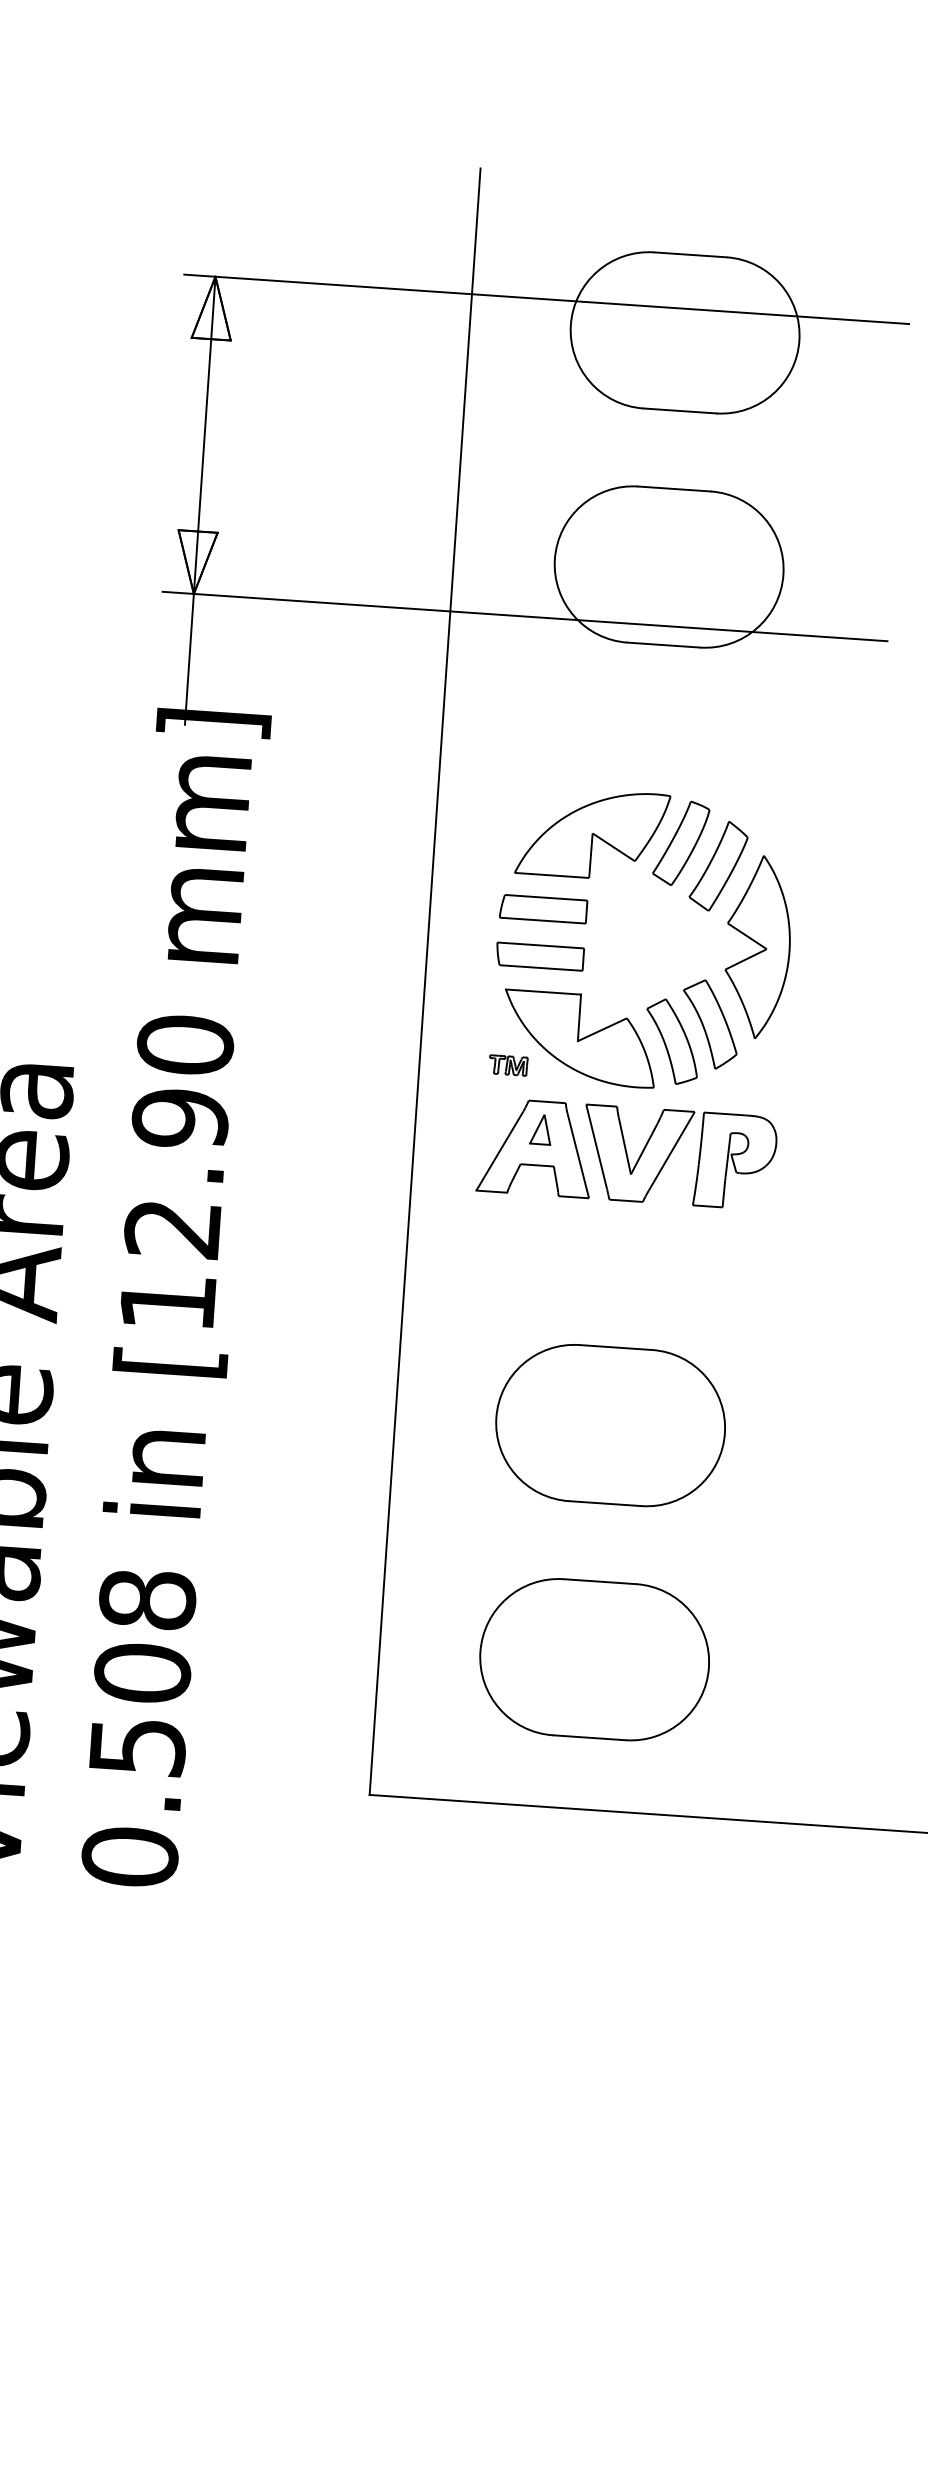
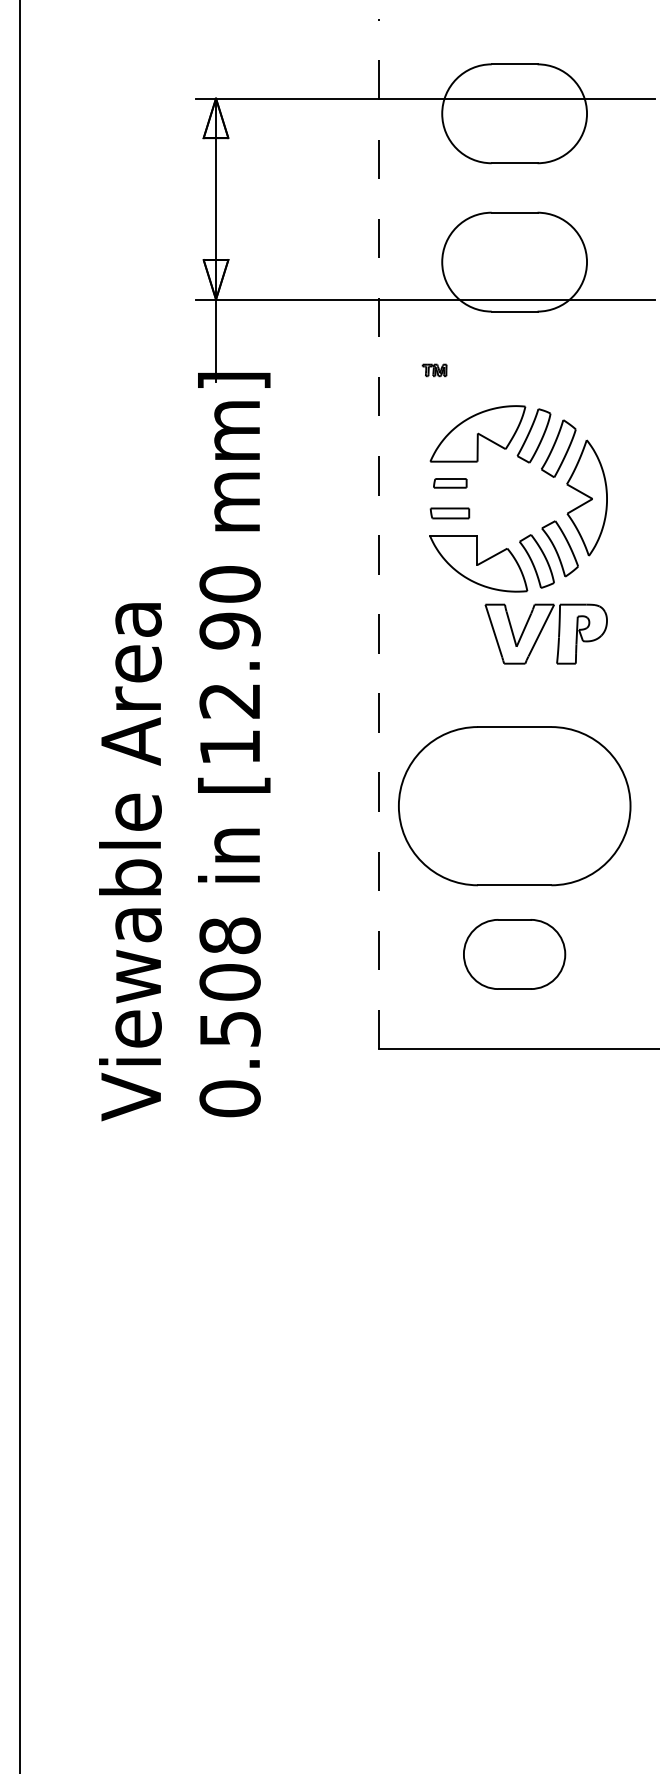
part: (544, 909) -> (450, 483), size x0.6
part: (539, 956) -> (449, 513), size x0.7
line: (425, 980) -> (378, 533), solid -> dashed
part: (508, 1065) -> (434, 370), moved
part: (535, 1146) -> (455, 633), removed
part: (610, 1424) -> (514, 805), size x1.6
part: (594, 1659) -> (514, 954), size x0.7

